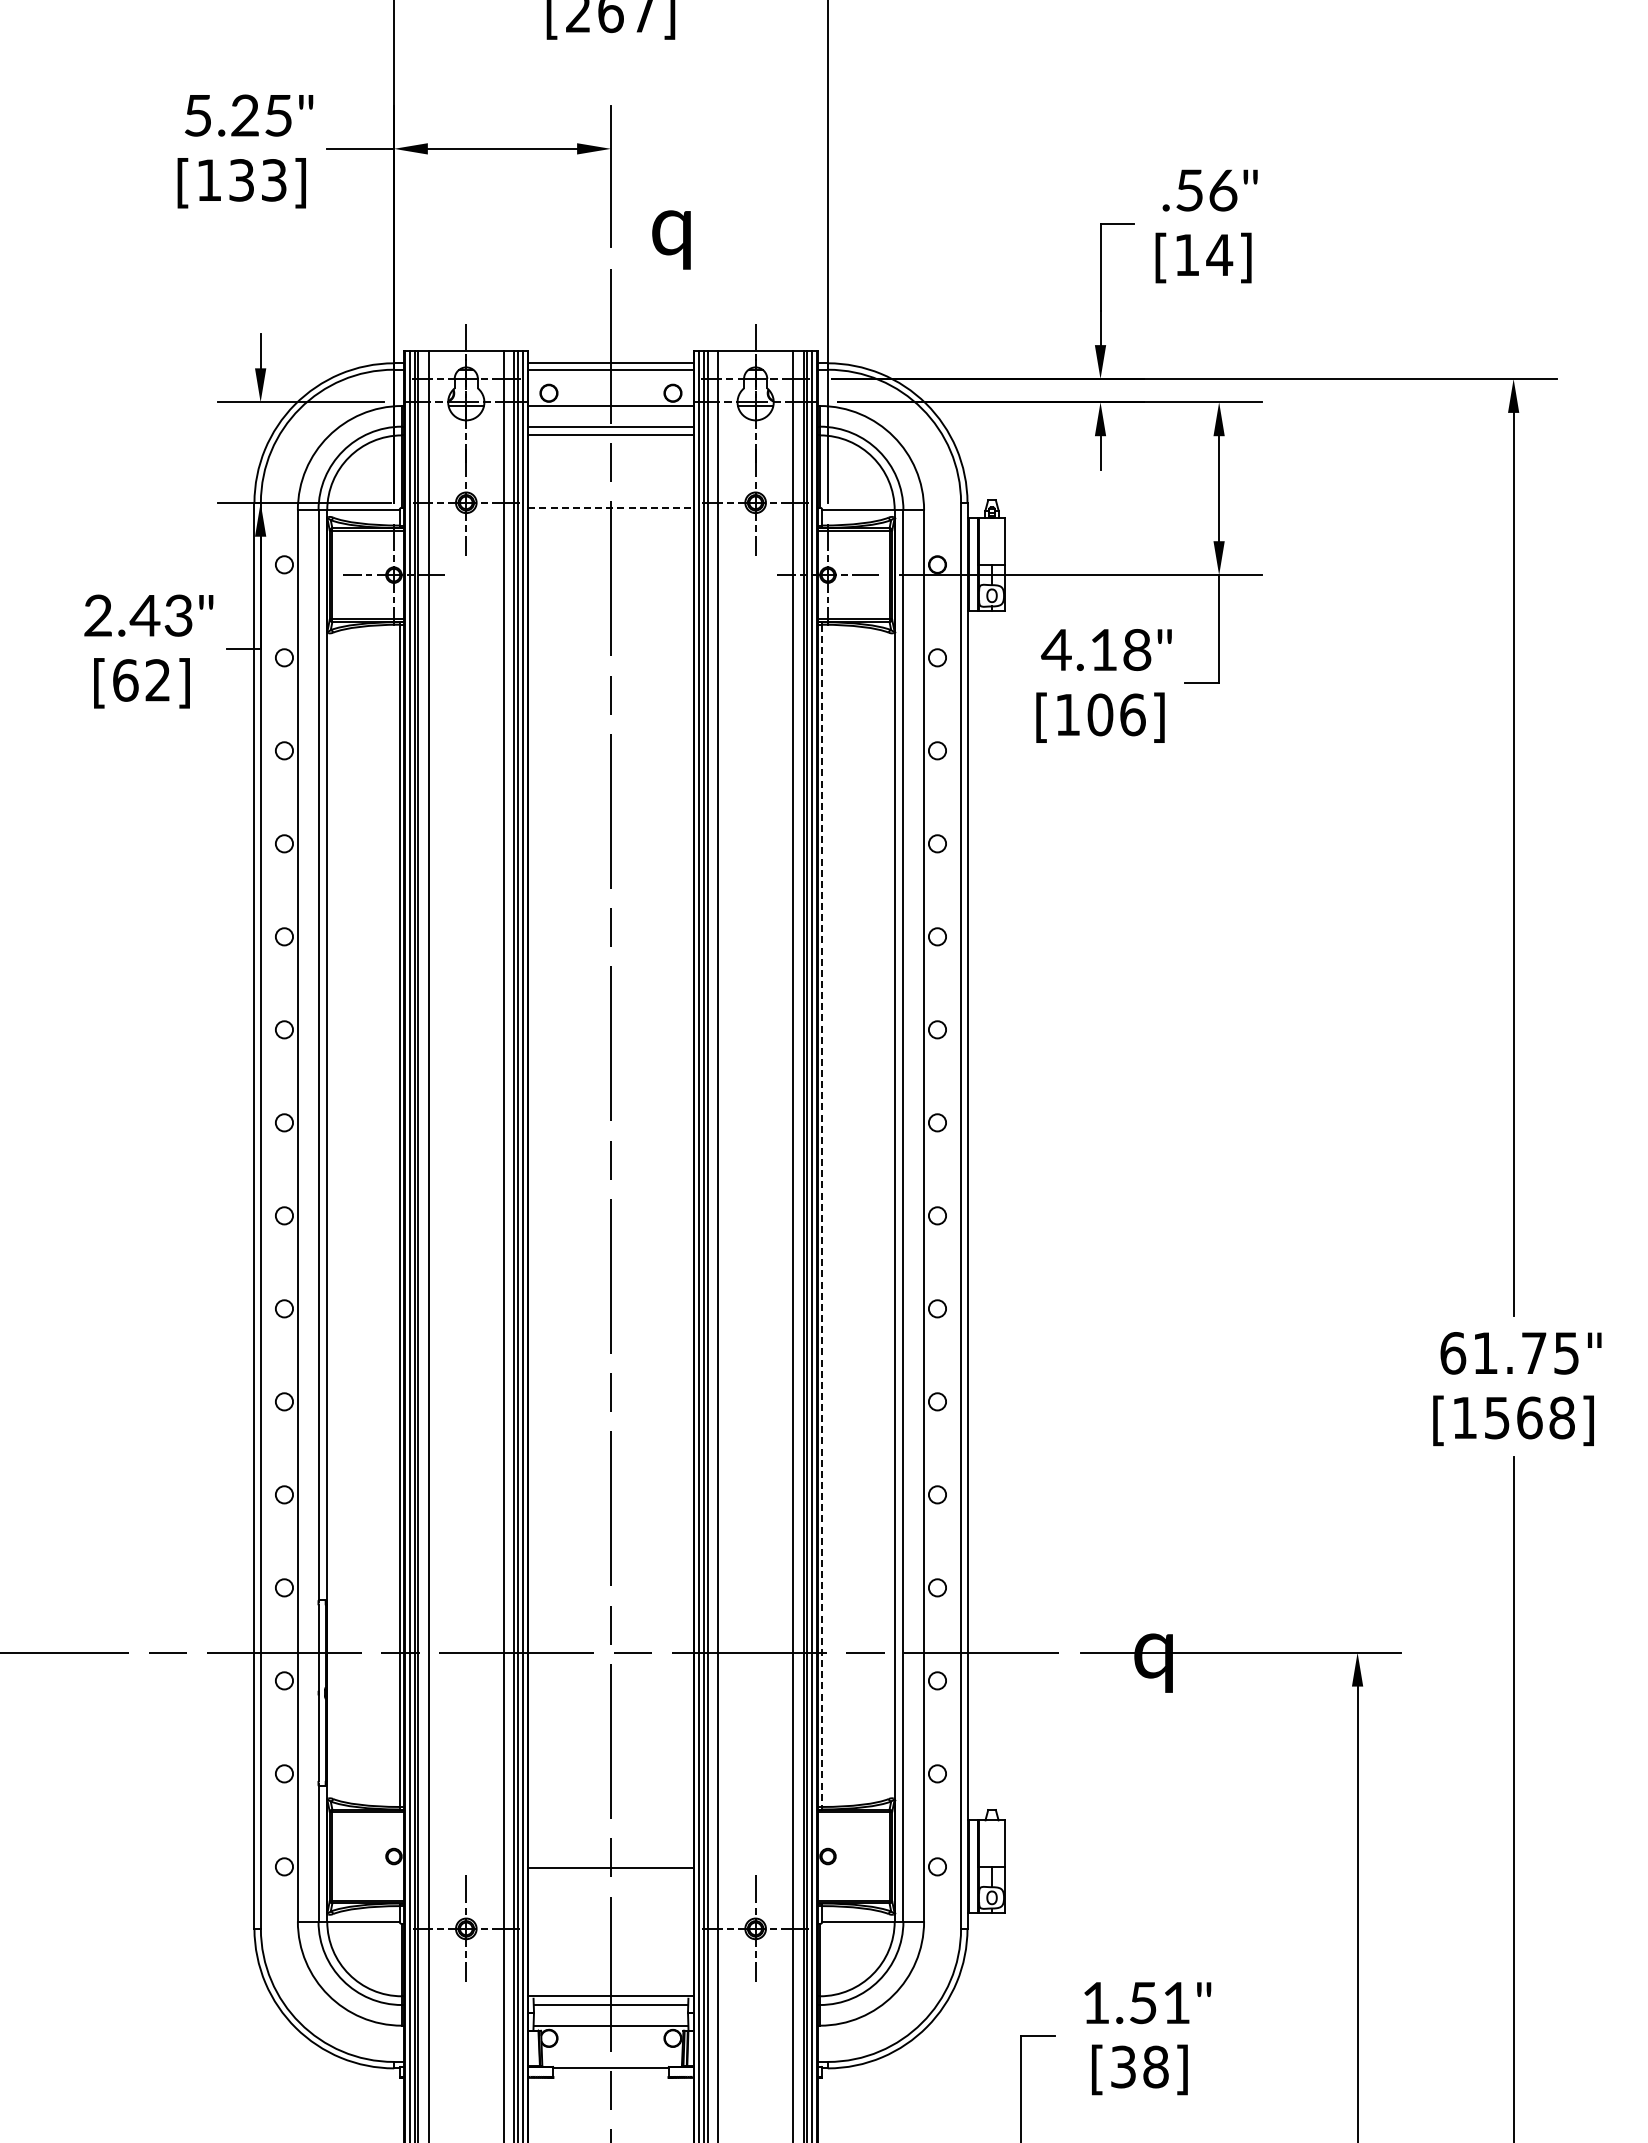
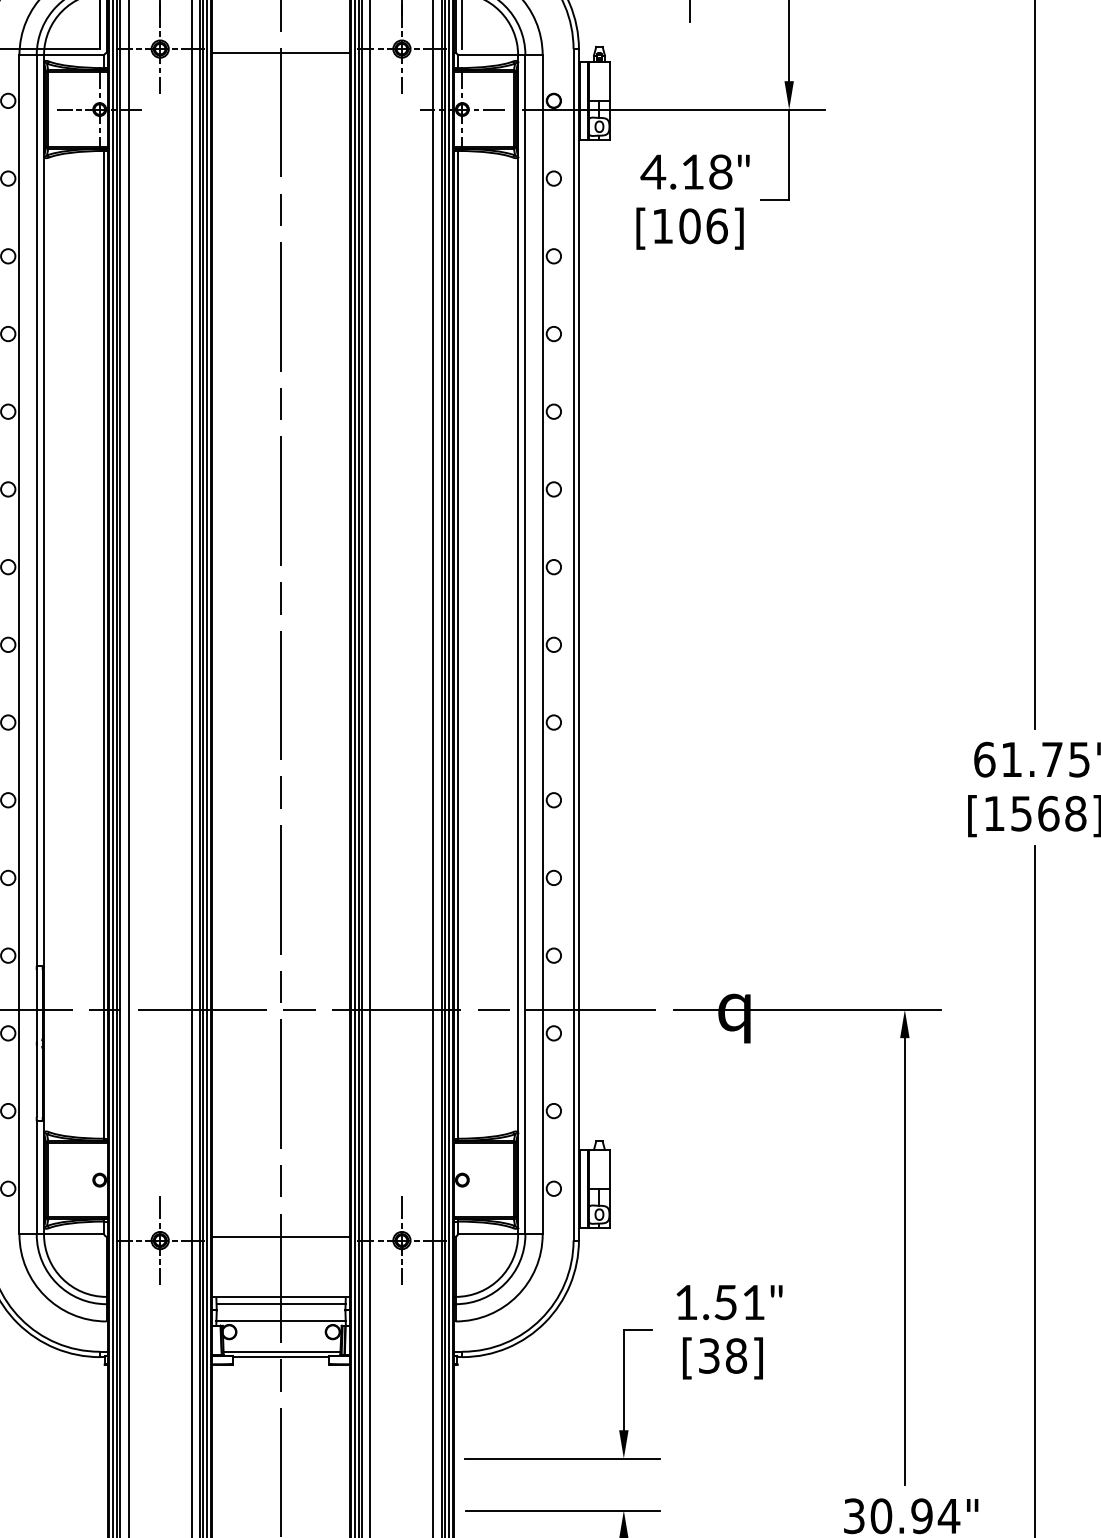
line: (610, 507) -> (280, 53), dashed -> solid
line: (822, 1216) -> (457, 645), dashed -> solid
line: (610, 1868) -> (280, 1236), moved
line: (612, 2061) -> (282, 1351), added

